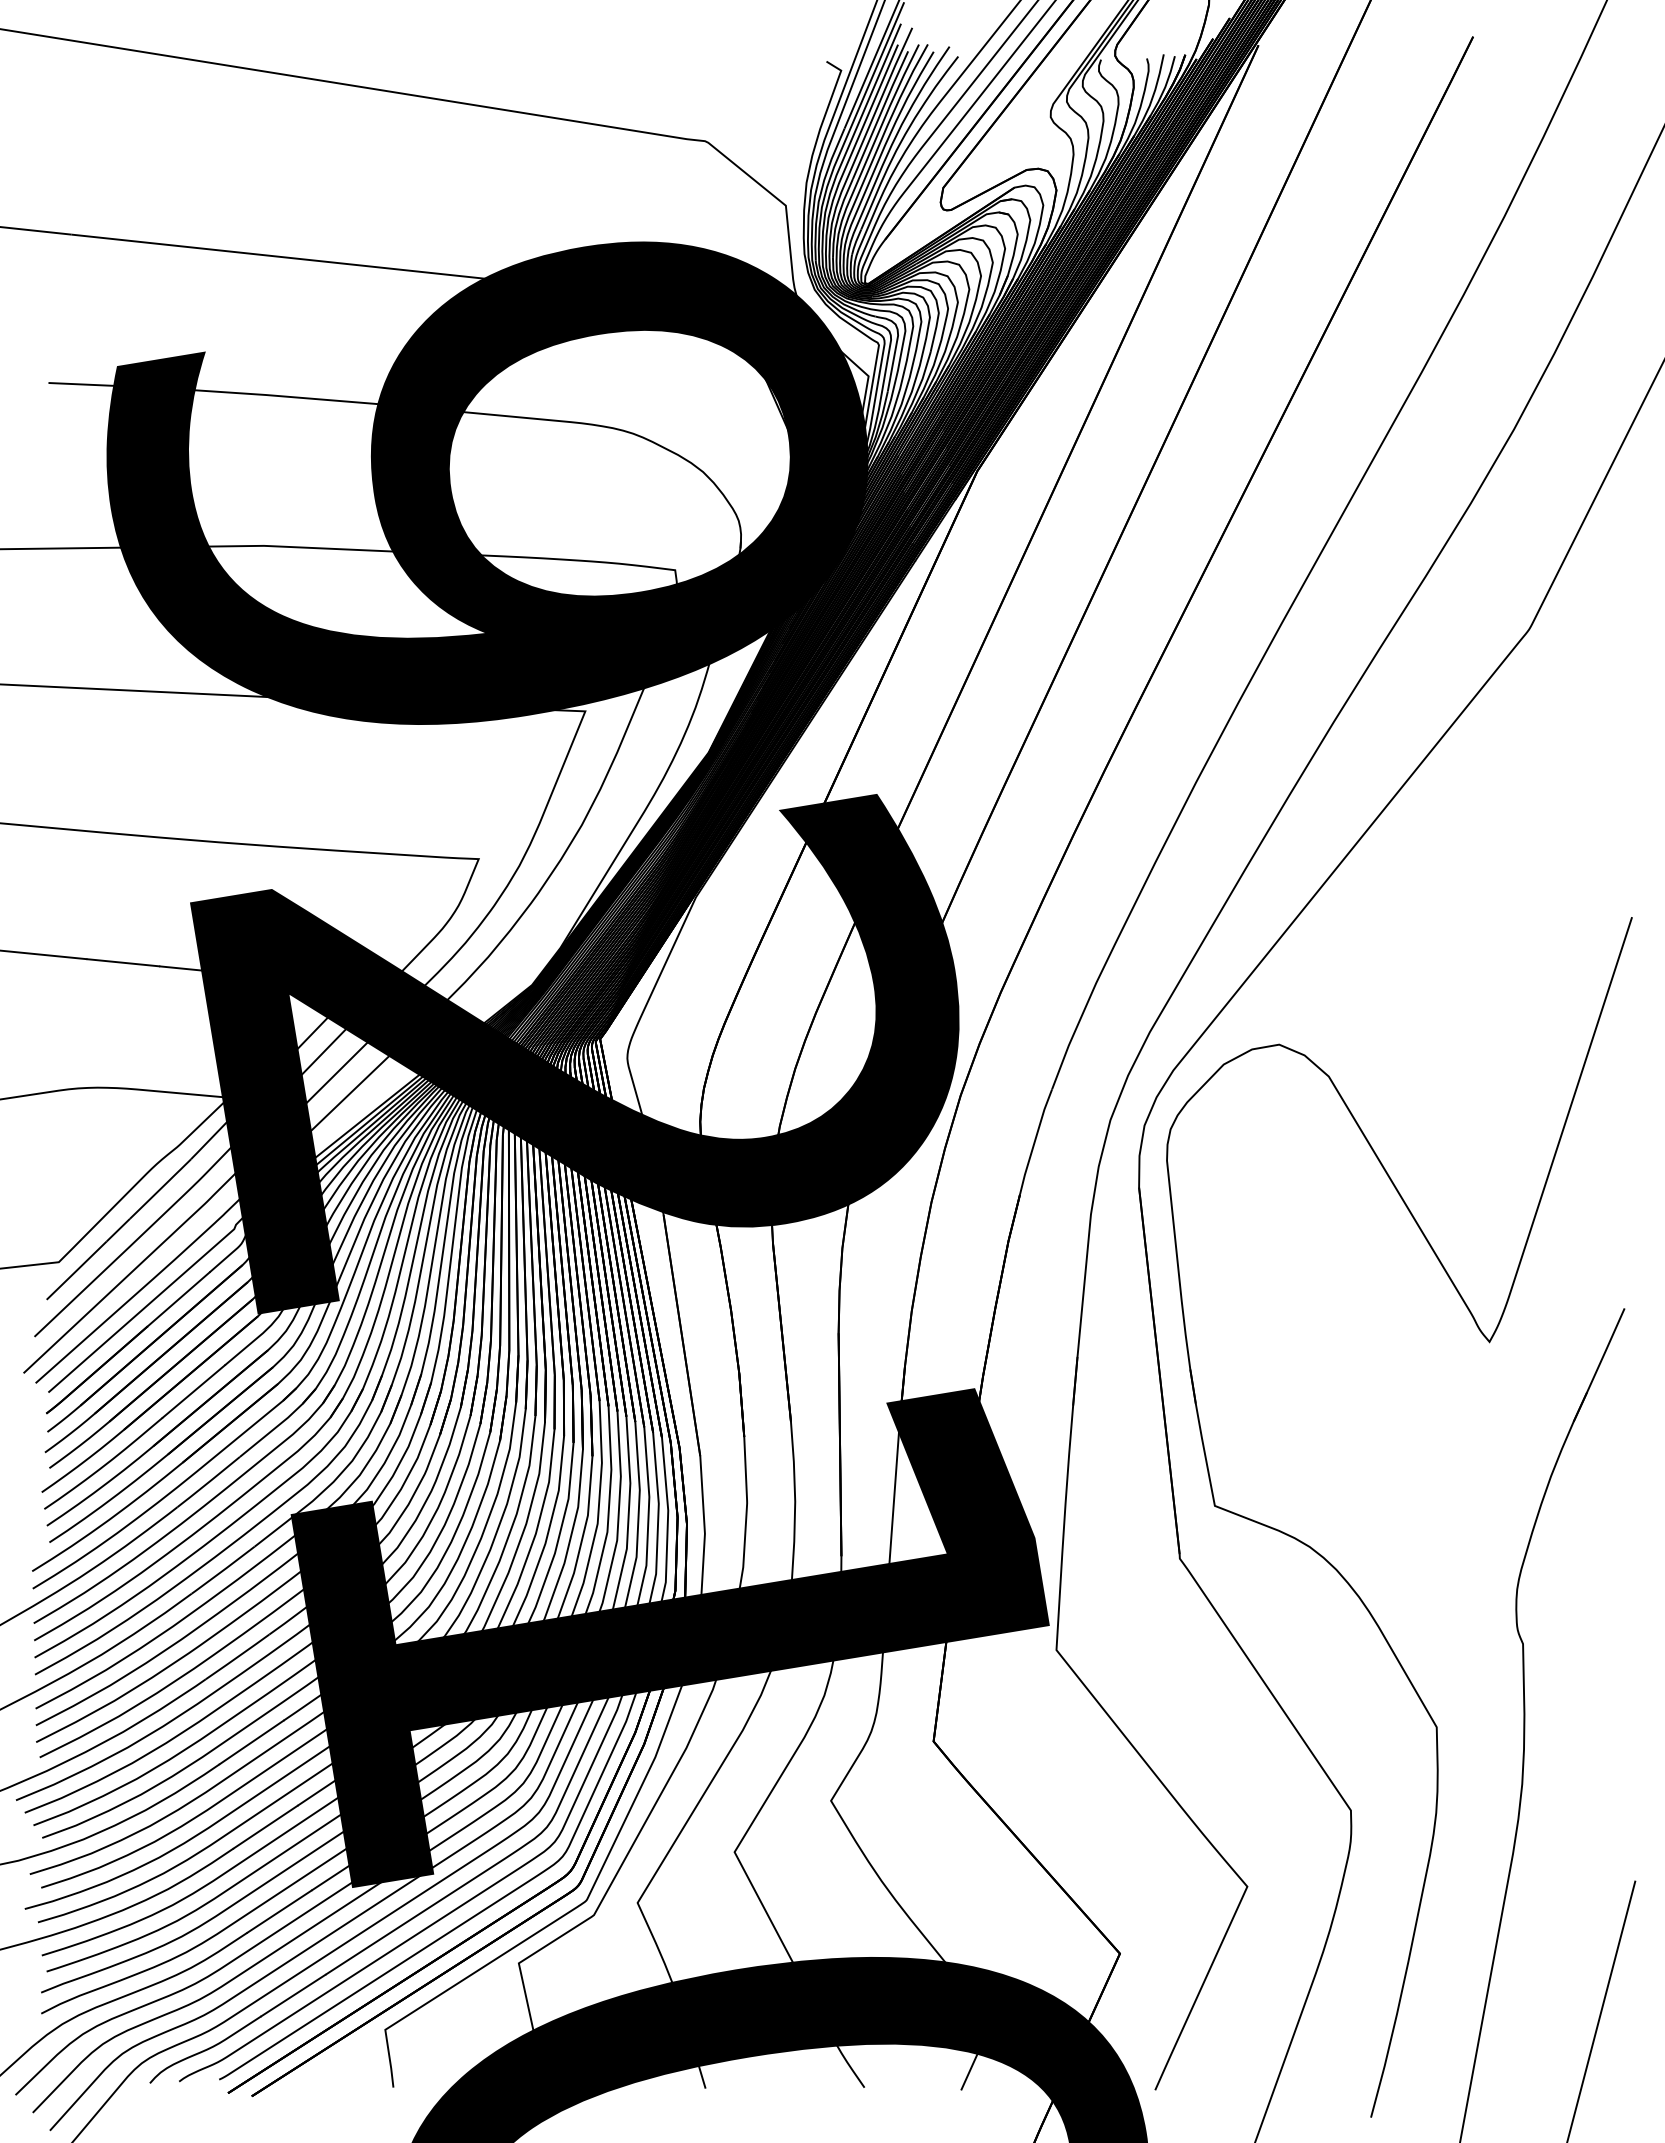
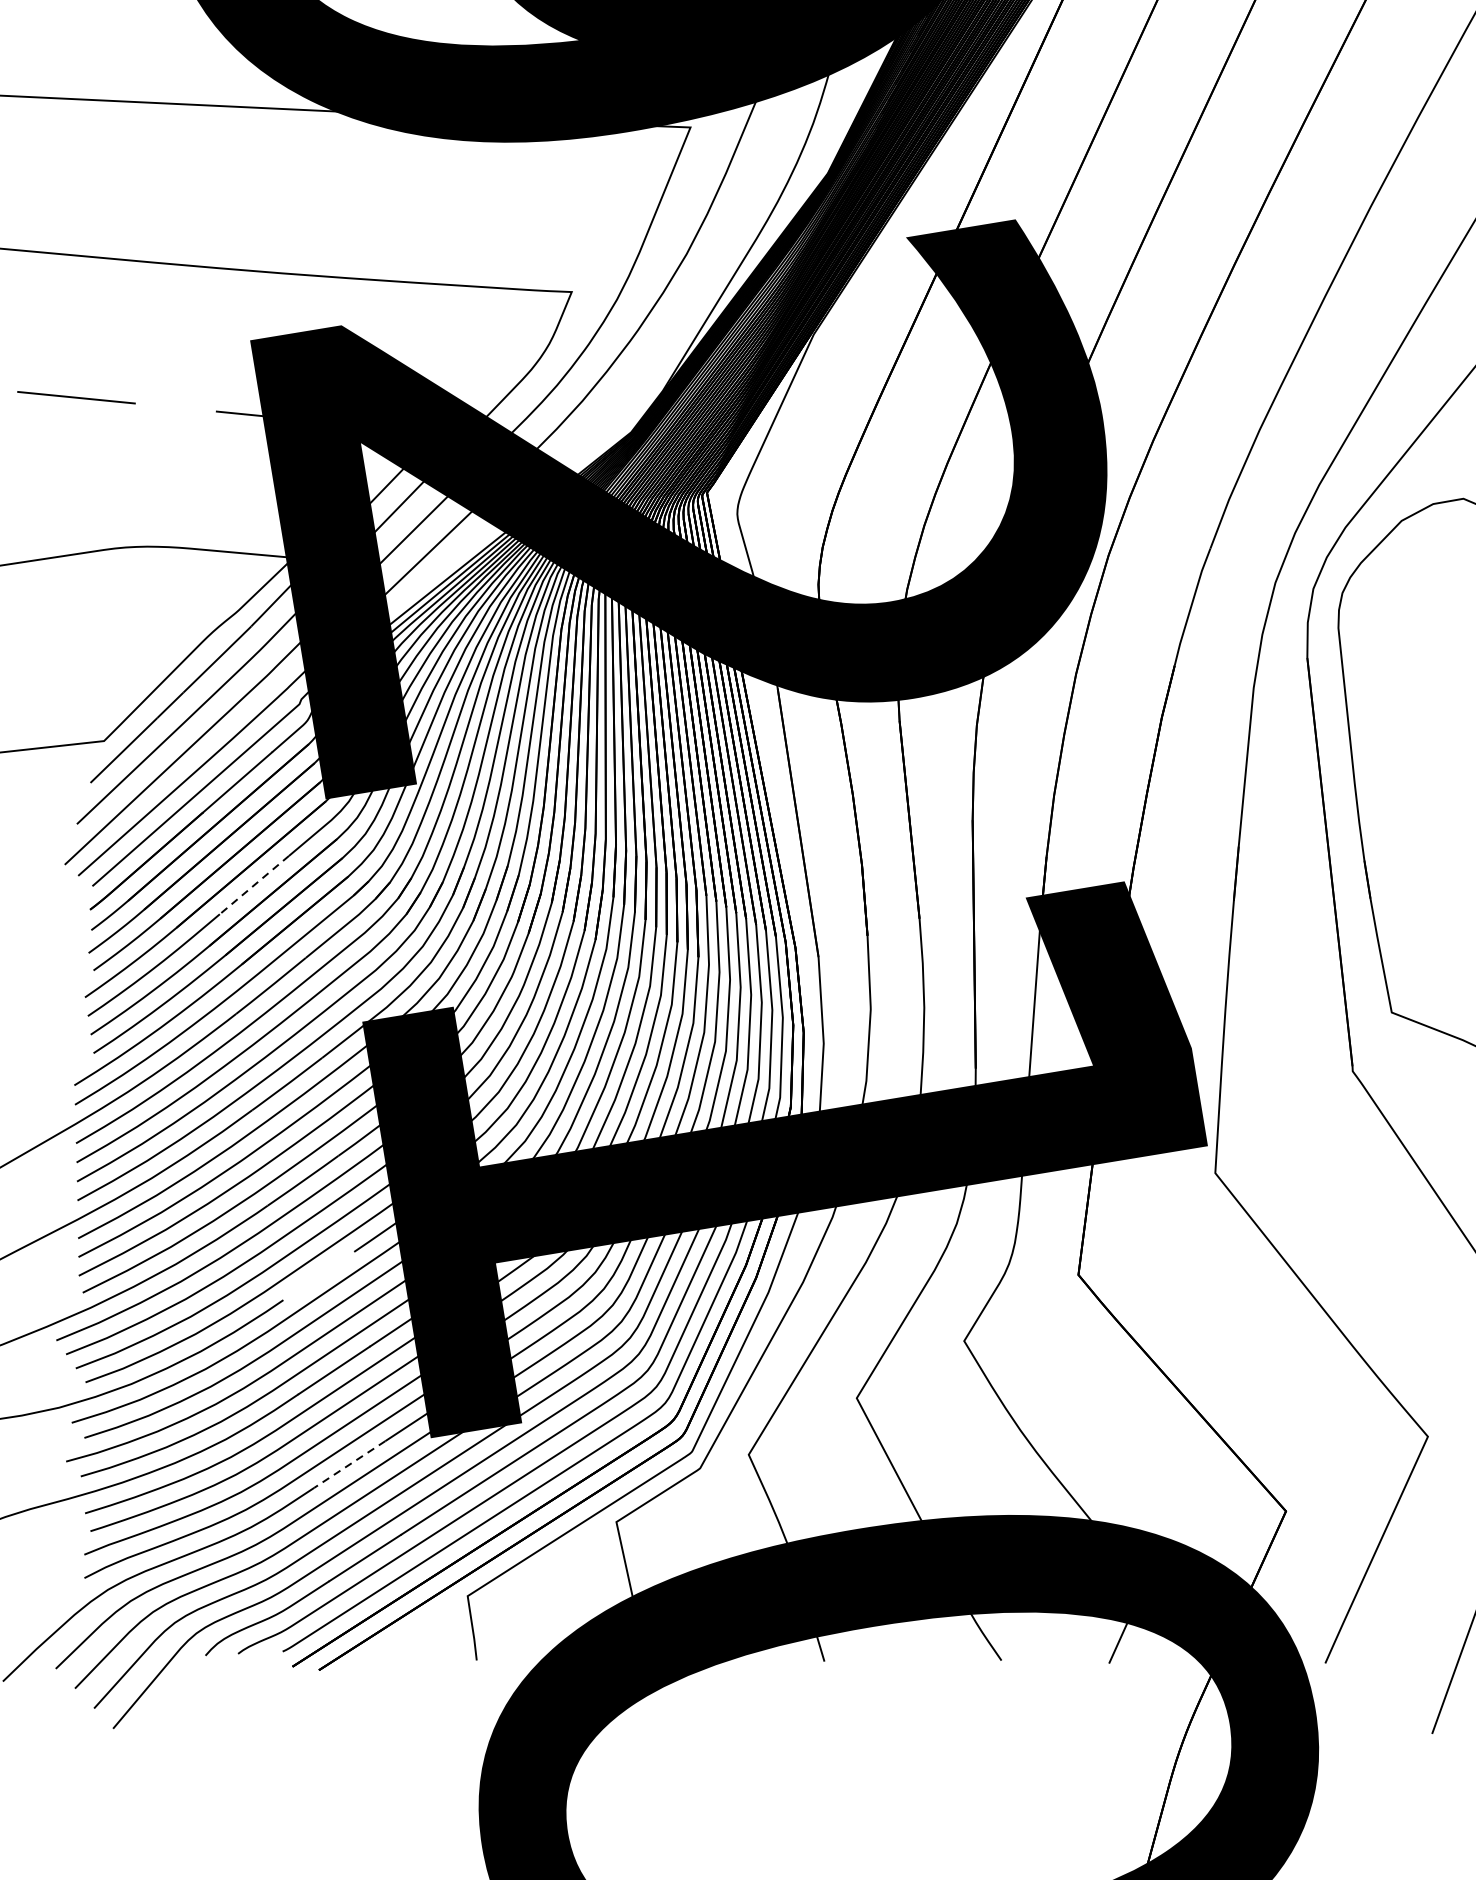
line: (123, 962) -> (176, 407), removed
line: (193, 1391) -> (254, 885), solid -> dashed
line: (251, 1742) -> (318, 1276), removed
line: (279, 1911) -> (349, 1464), solid -> dashed

